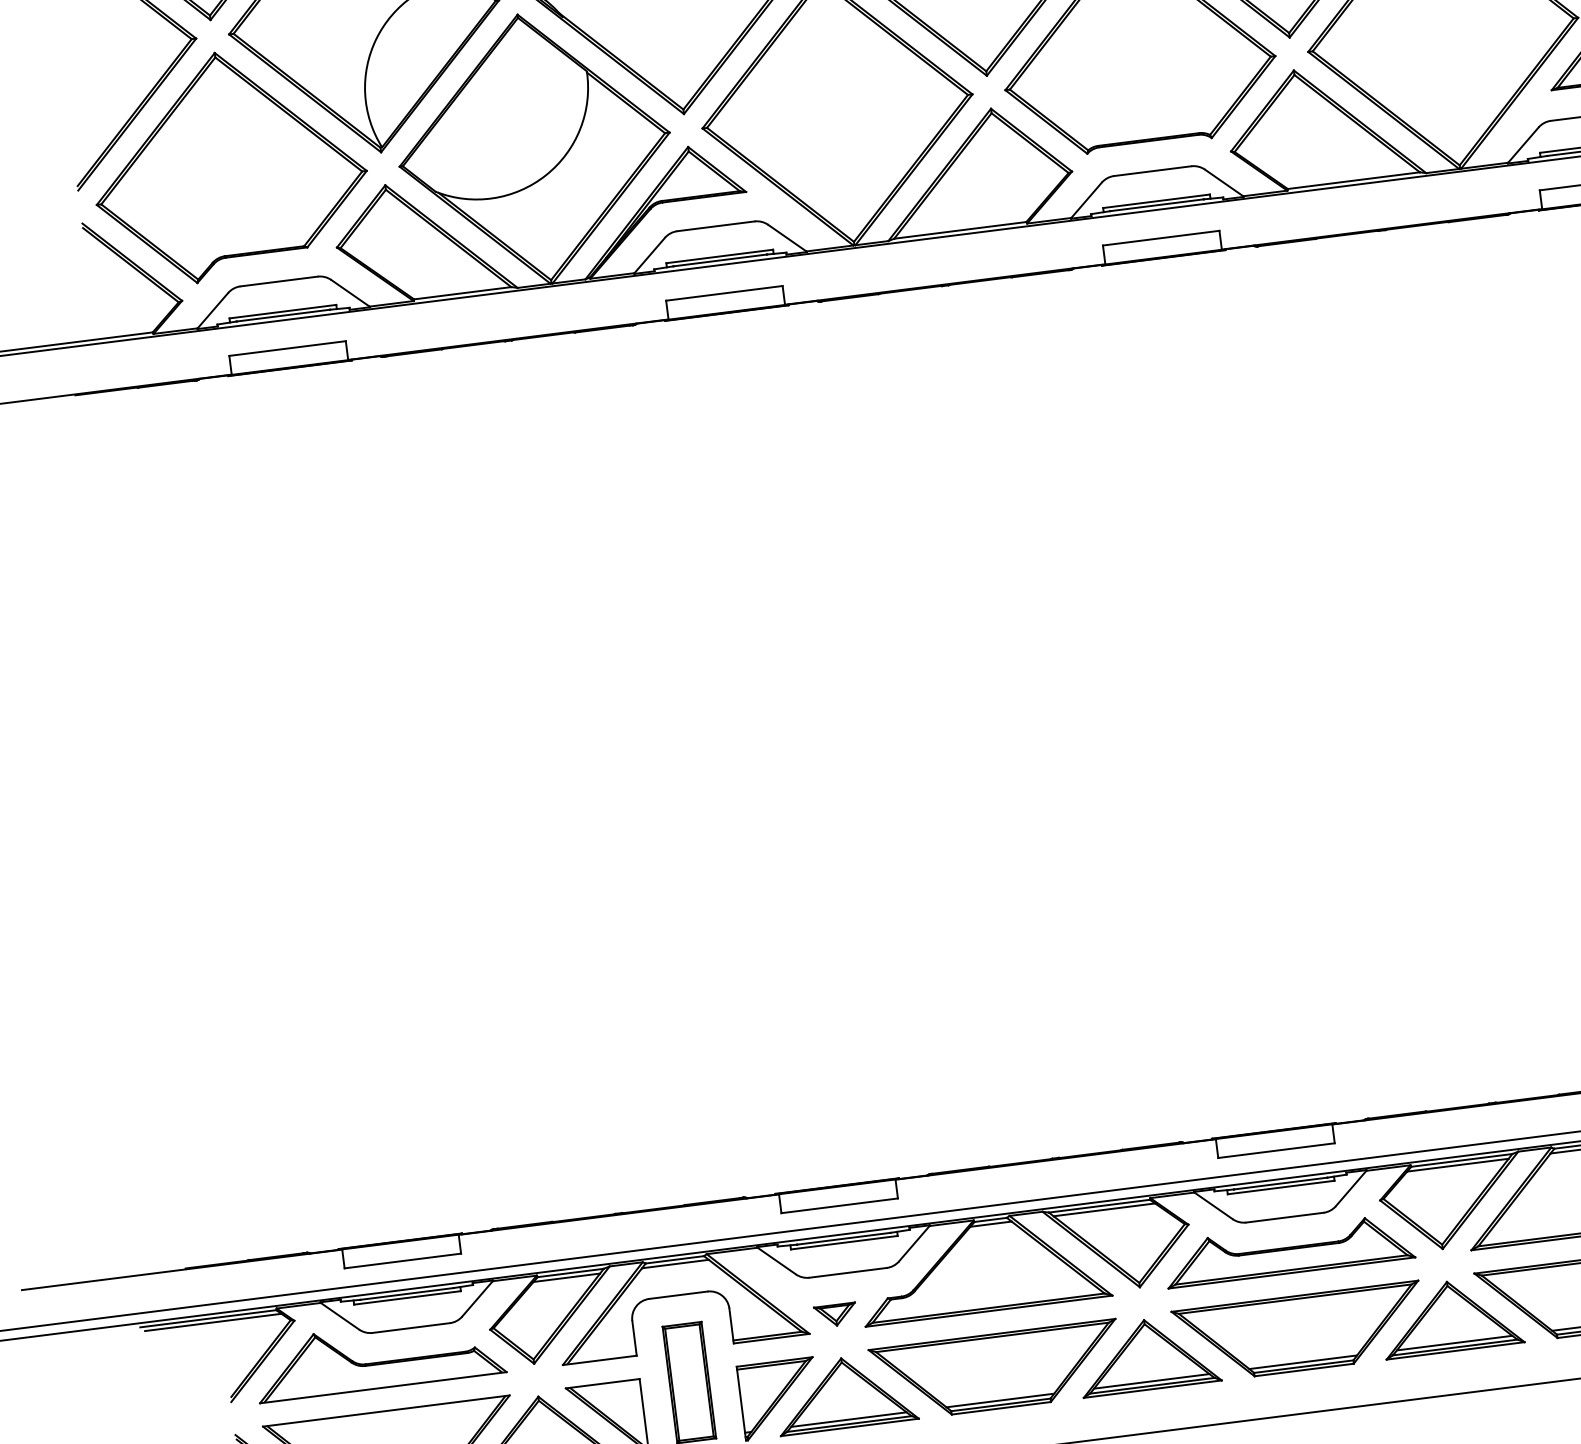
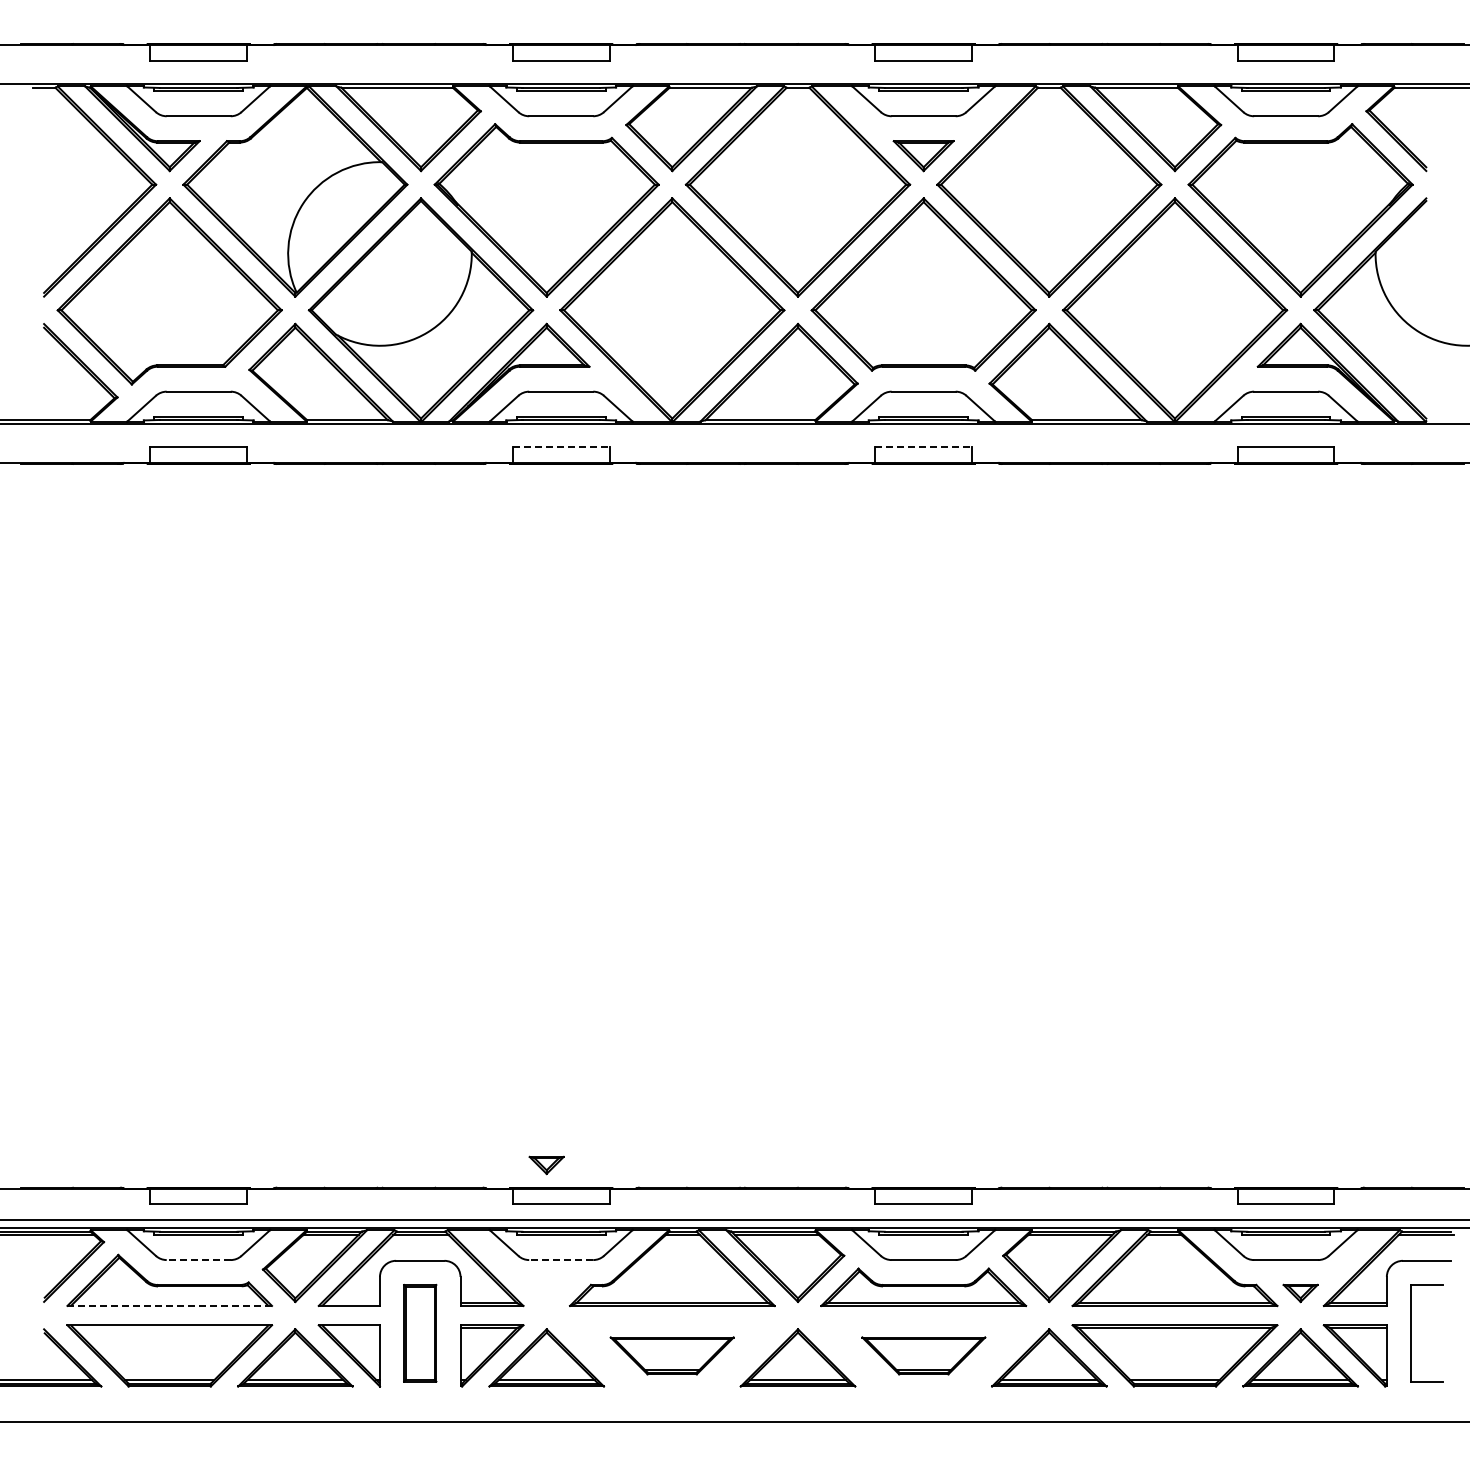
line: (1162, 238) -> (924, 447), solid -> dashed
line: (724, 293) -> (561, 447), solid -> dashed
line: (847, 1273) -> (560, 1260), solid -> dashed
part: (835, 1315) -> (546, 1165), moved
line: (411, 1328) -> (198, 1260), solid -> dashed
part: (1299, 1332) -> (923, 1355), size x0.6
part: (995, 1371) -> (671, 1355), size x0.6
line: (382, 1387) -> (169, 1305), solid -> dashed

